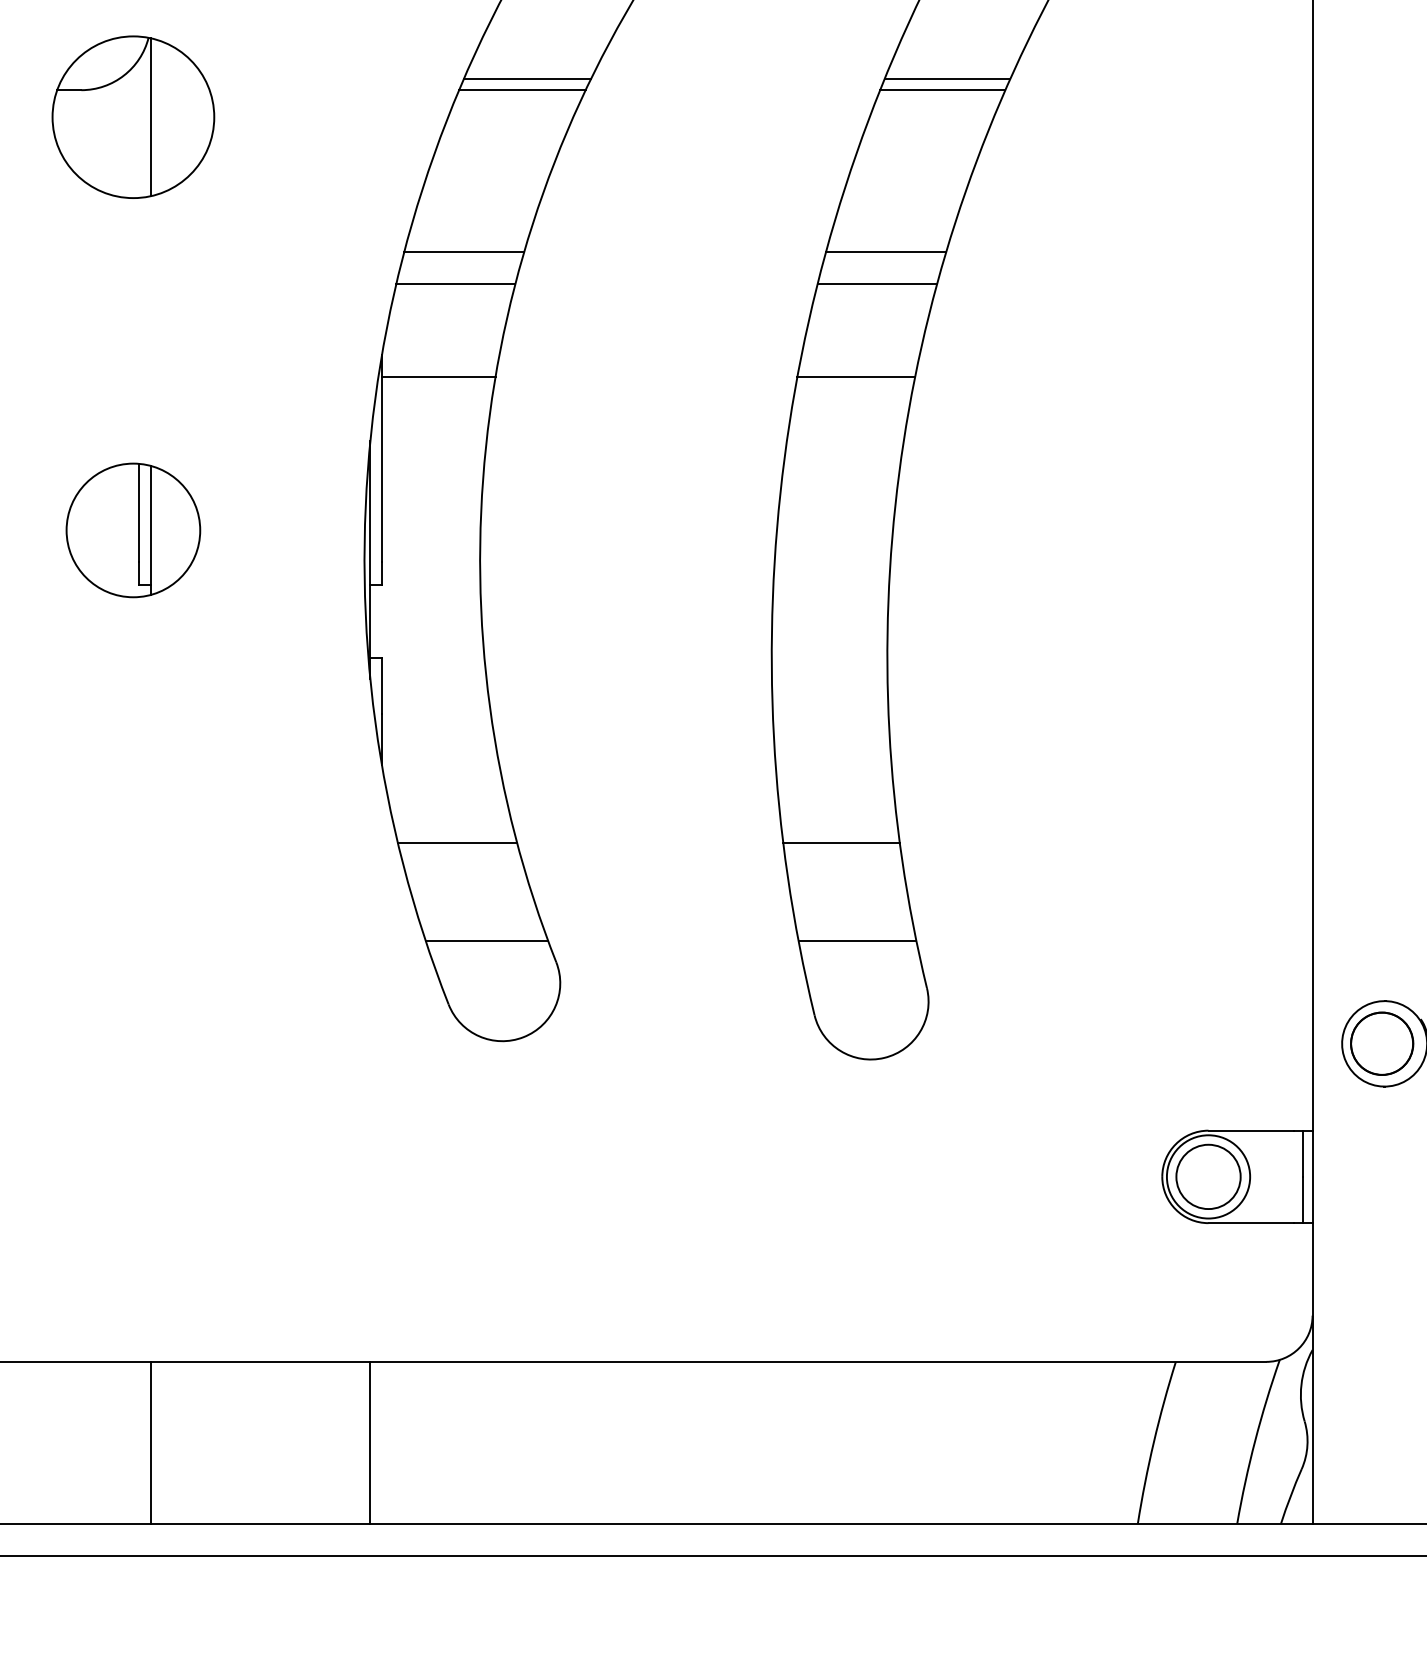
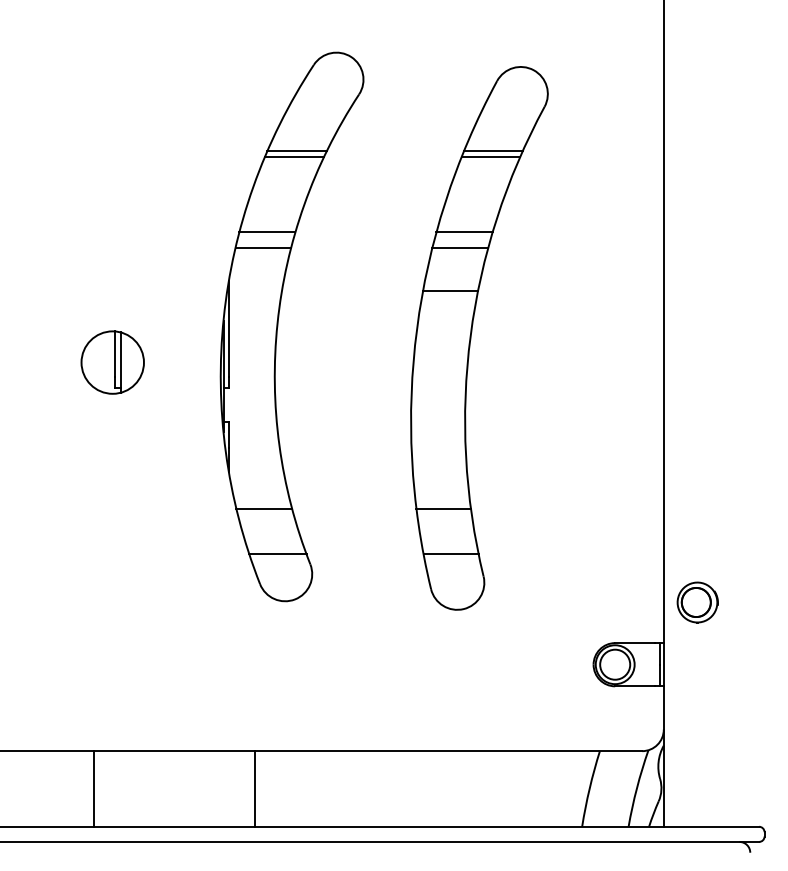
part: (132, 117) -> (112, 169), removed
line: (436, 376) -> (254, 290), removed
line: (149, 1441) -> (93, 788), moved
line: (370, 1441) -> (254, 788), moved

